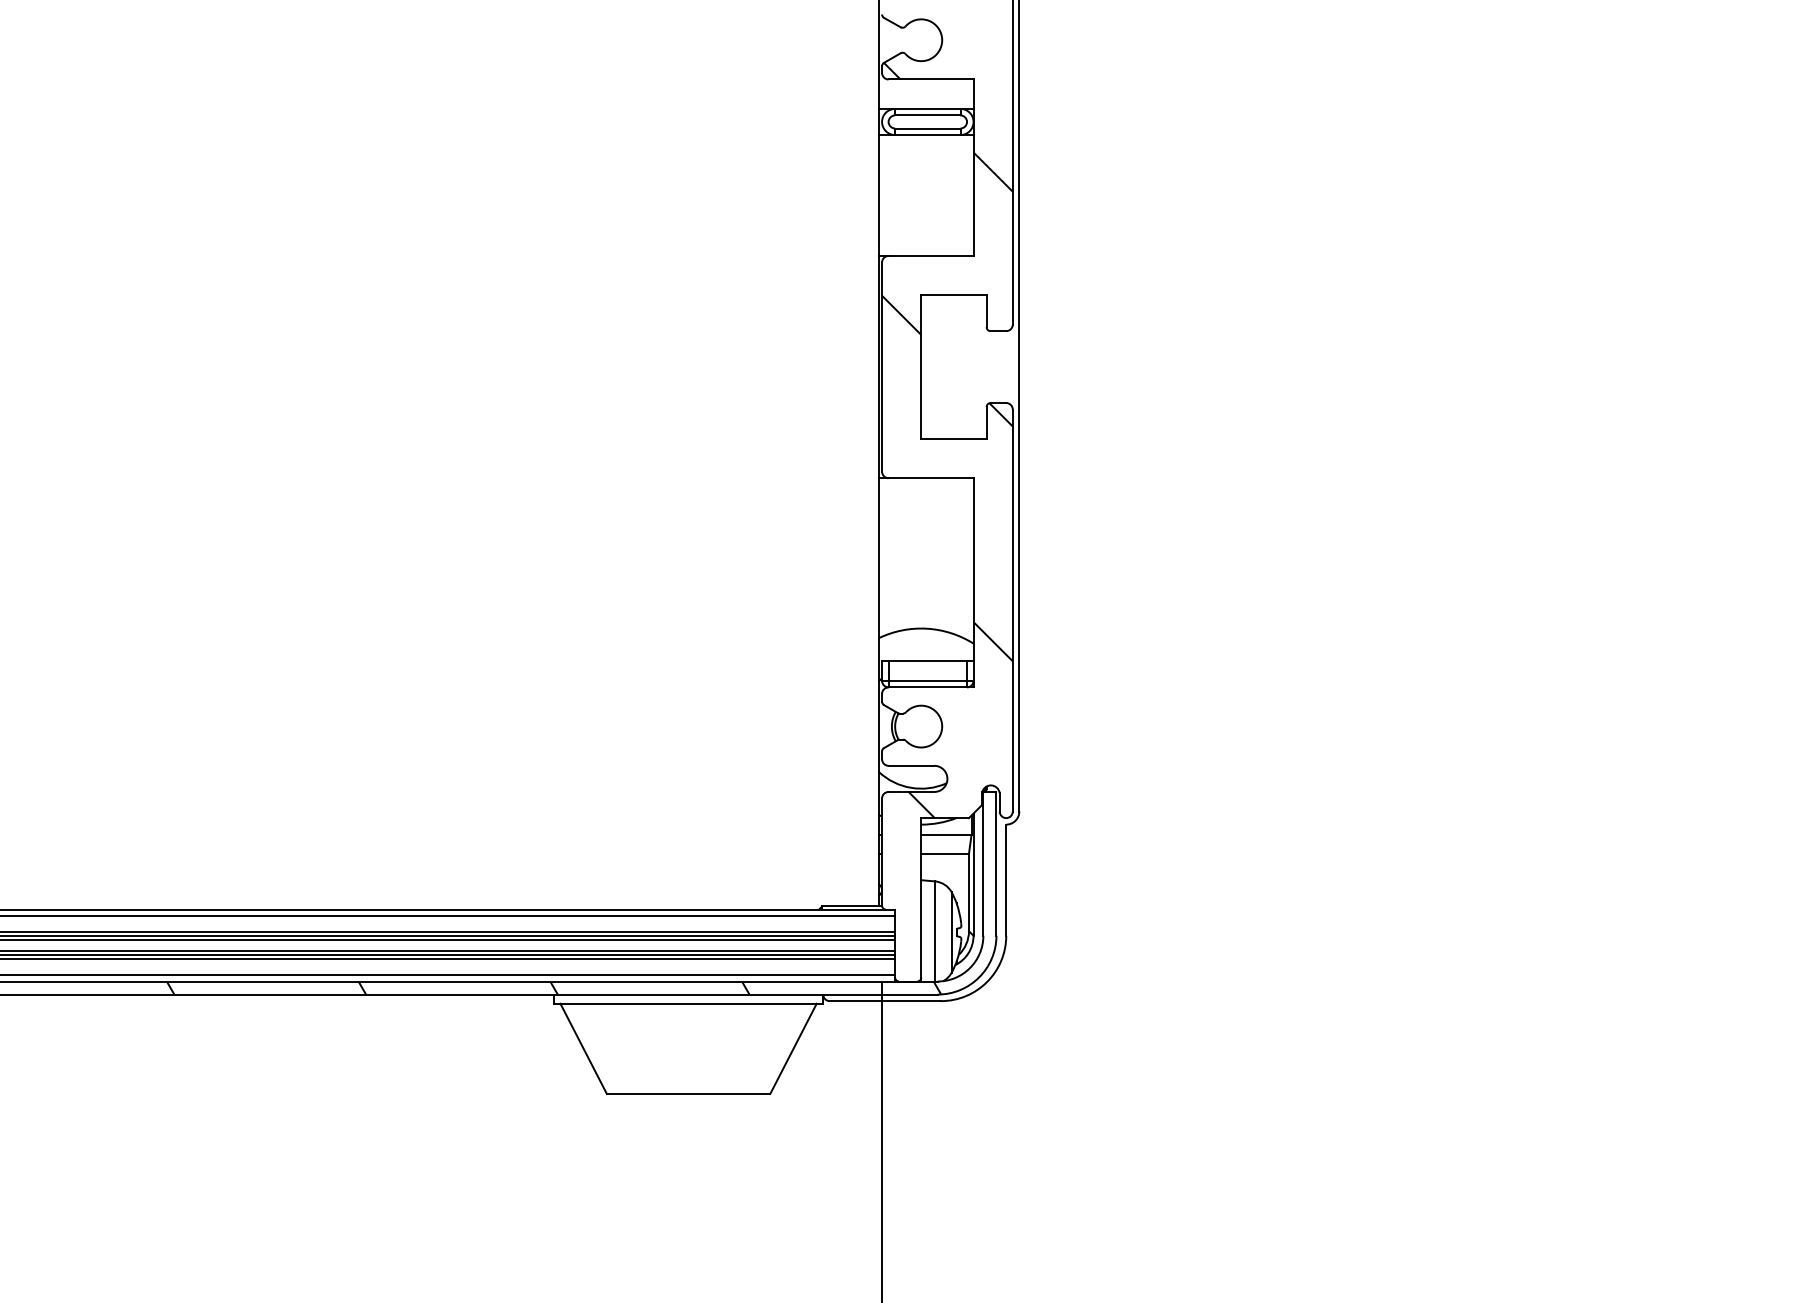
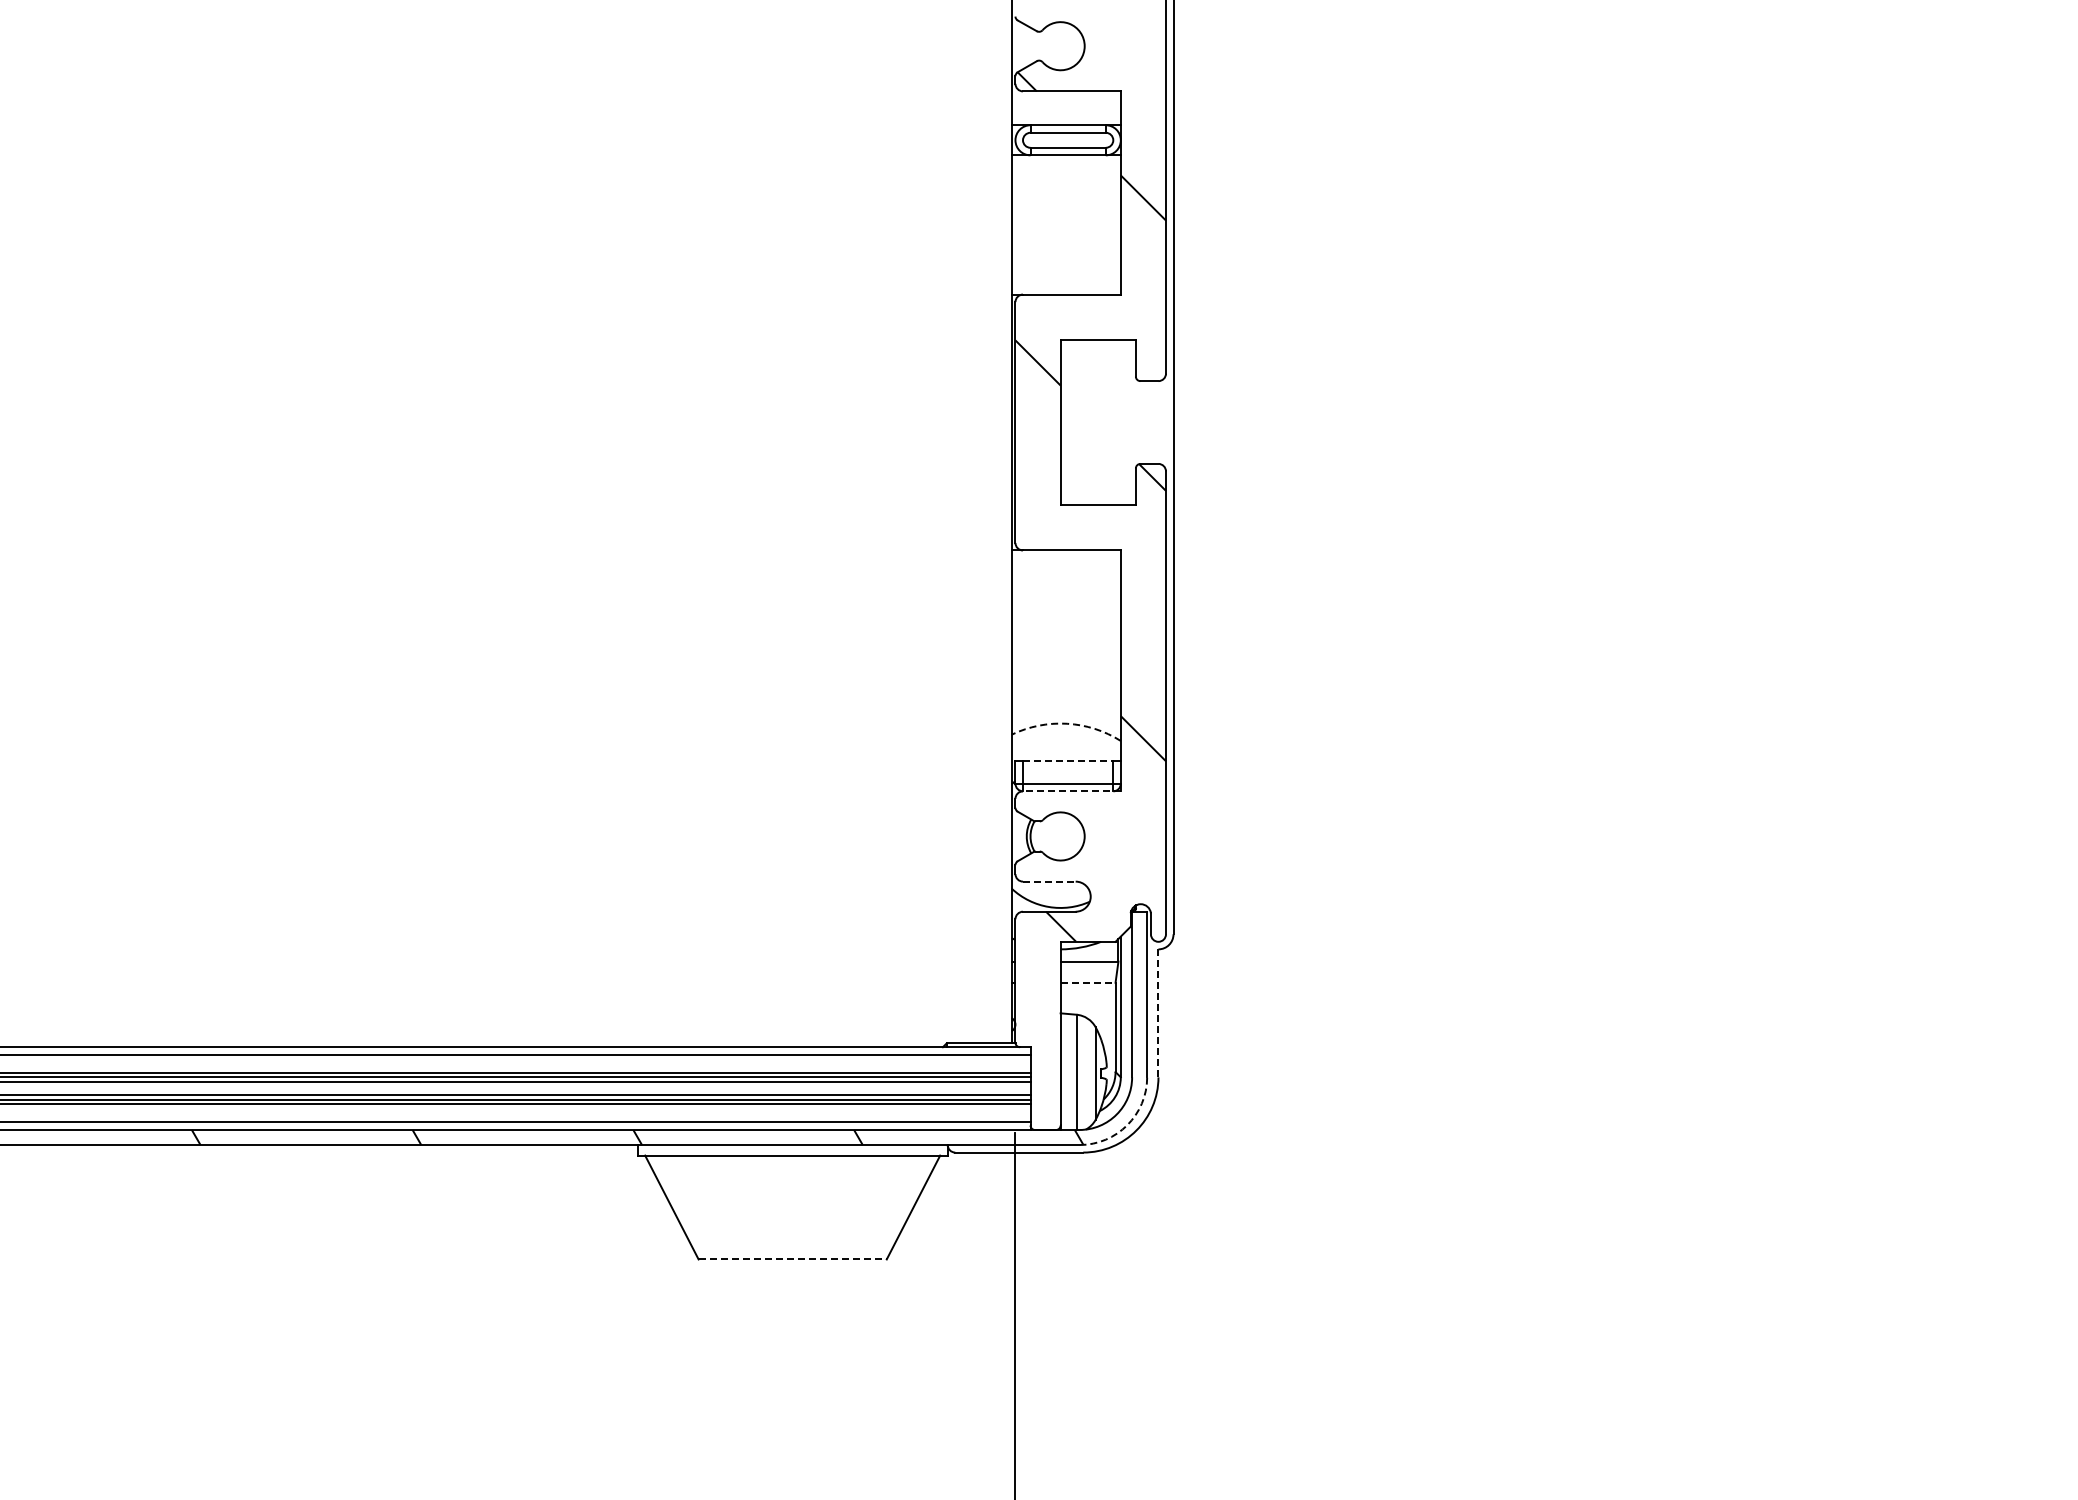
arc: (927, 628) -> (1067, 723), solid -> dashed
line: (928, 661) -> (1068, 761), solid -> dashed
line: (930, 687) -> (1071, 791), solid -> dashed
line: (911, 765) -> (1049, 881), solid -> dashed
line: (945, 853) -> (1088, 982), solid -> dashed
line: (1006, 880) -> (1158, 1013), solid -> dashed
arc: (979, 977) -> (1127, 1125), solid -> dashed
line: (689, 1094) -> (793, 1259), solid -> dashed

